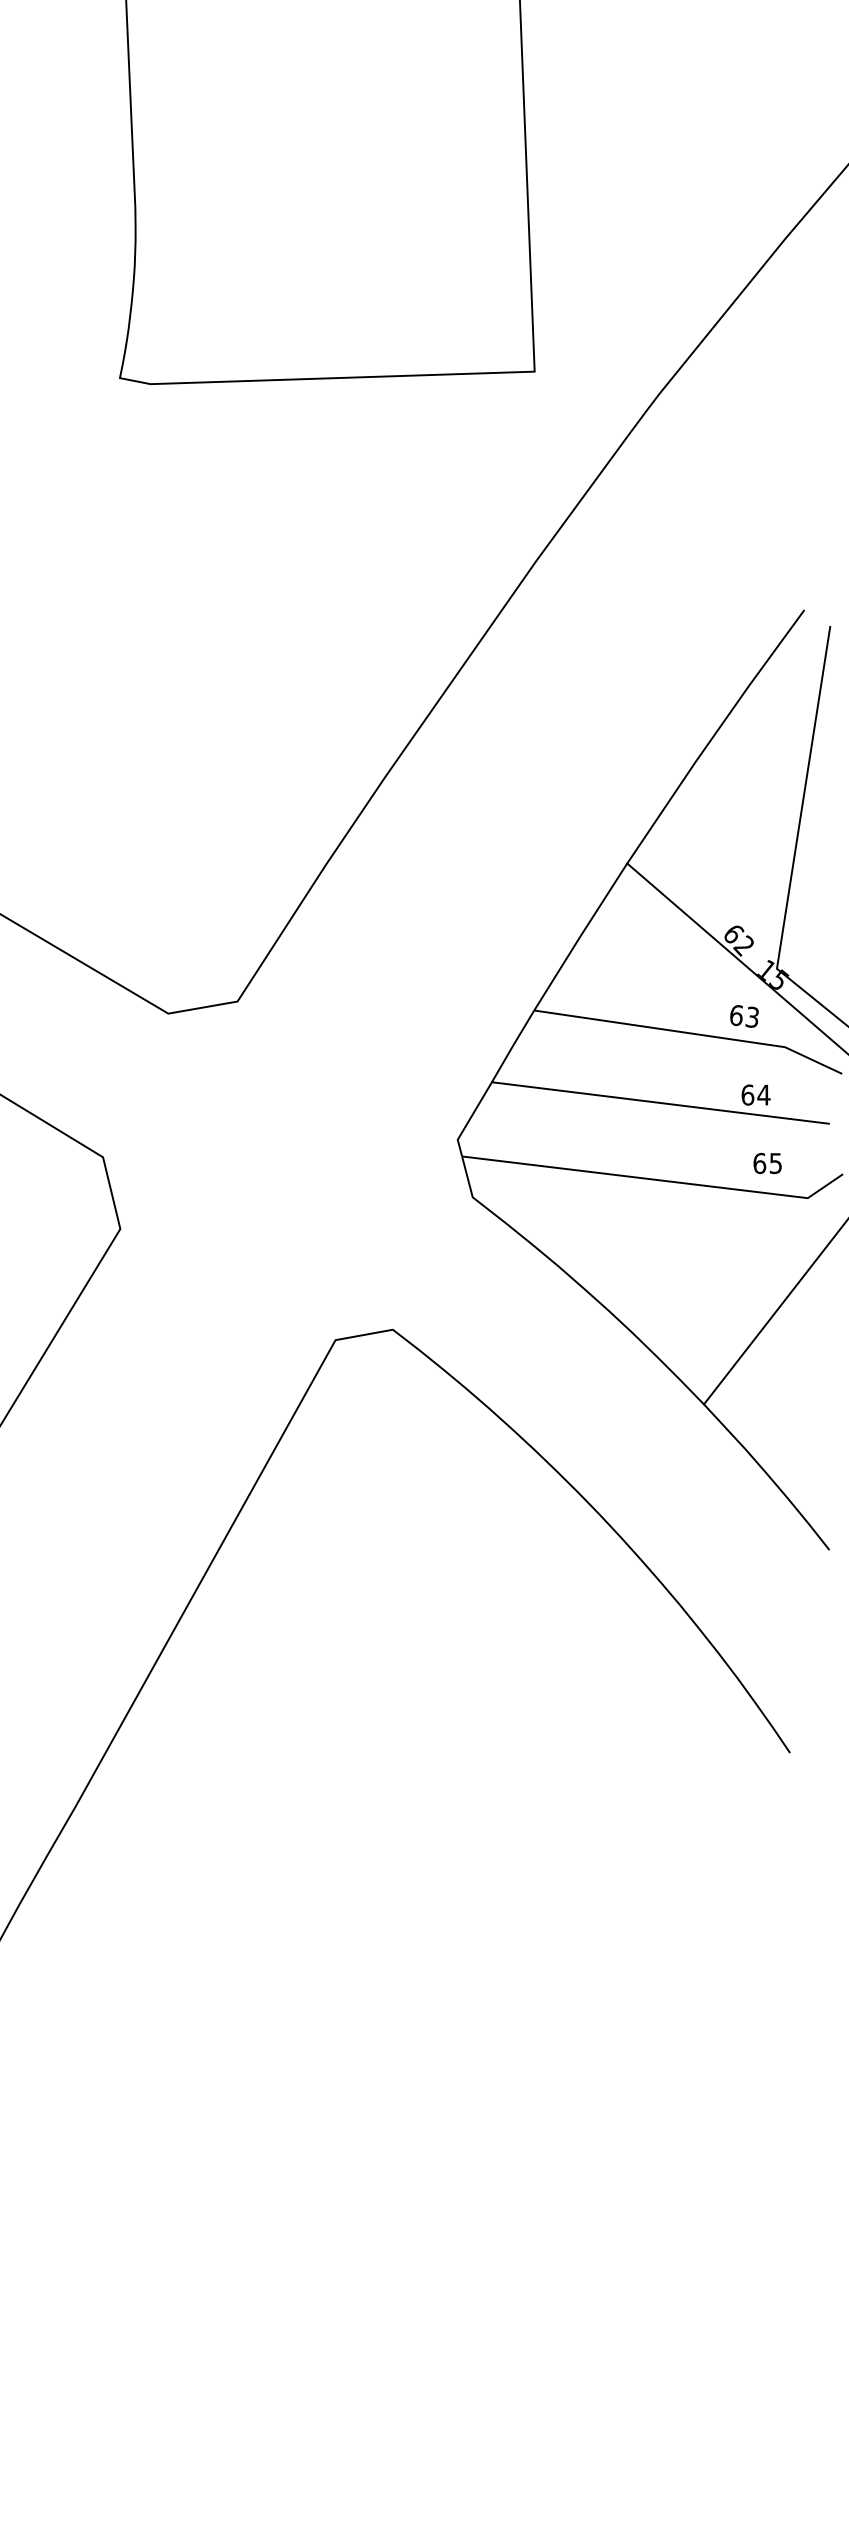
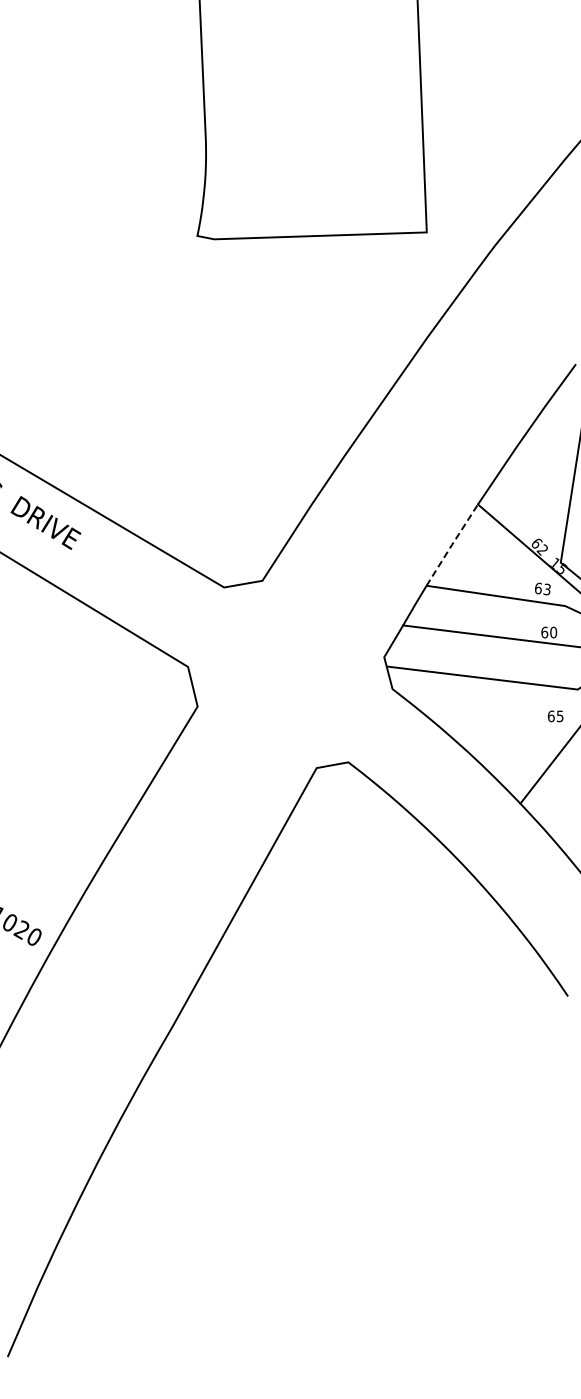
line: (581, 935) -> (452, 544), solid -> dashed
text: (763, 1094) -> (553, 632), 64 -> 60
text: (767, 1163) -> (555, 716), moved

